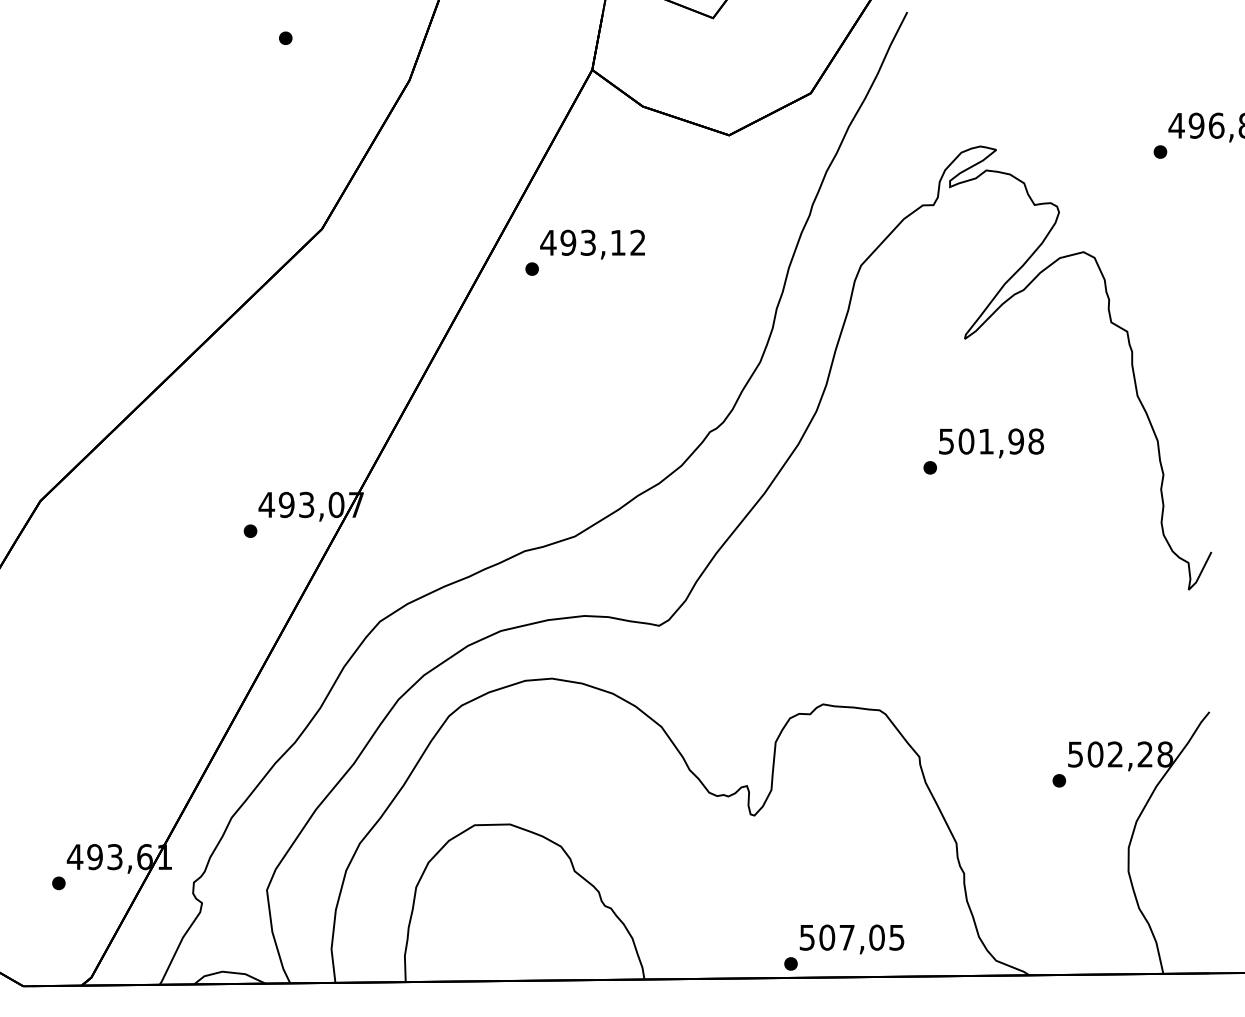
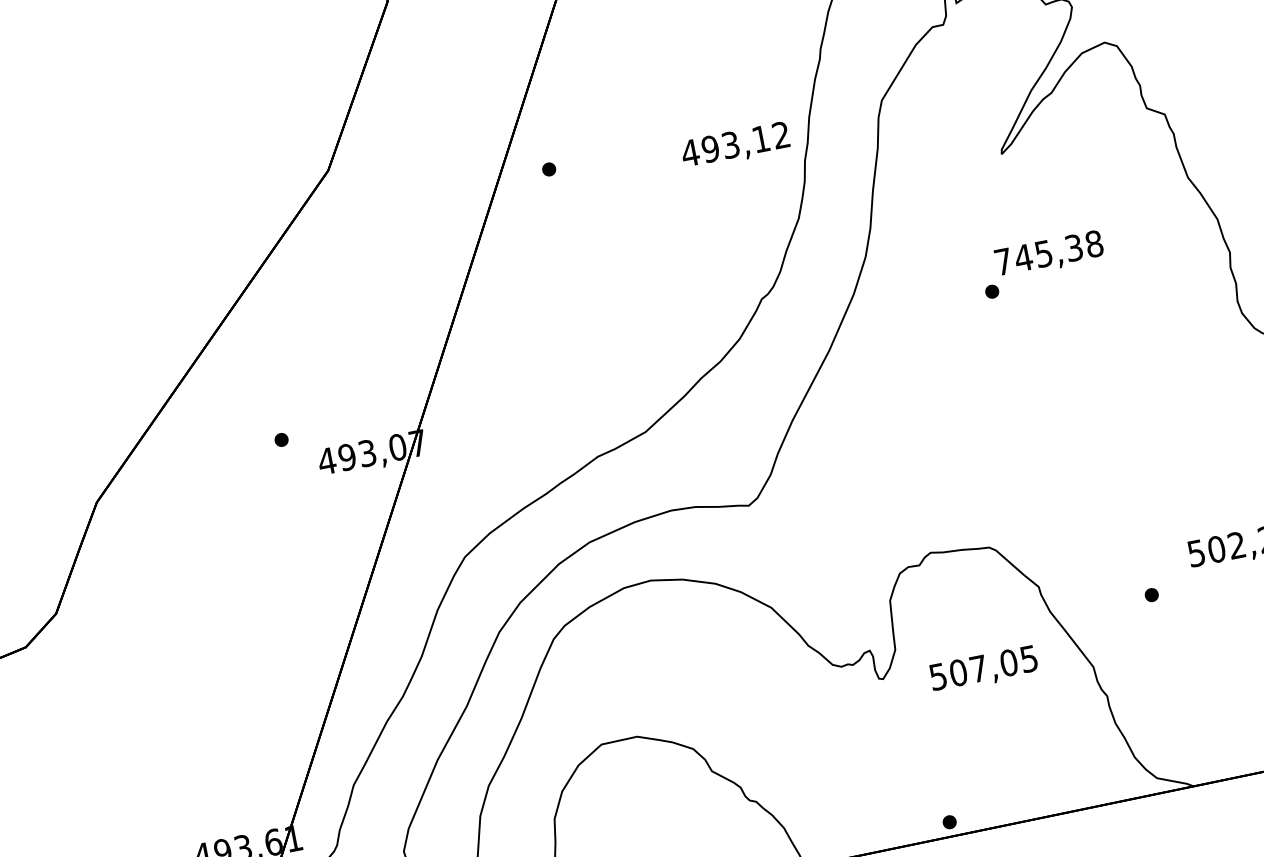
text: (592, 244) -> (735, 145), moved
text: (981, 441) -> (1038, 254), 501,98 -> 745,38
part: (250, 530) -> (281, 439), moved
part: (1059, 780) -> (1151, 594), moved
text: (851, 939) -> (983, 669), moved

